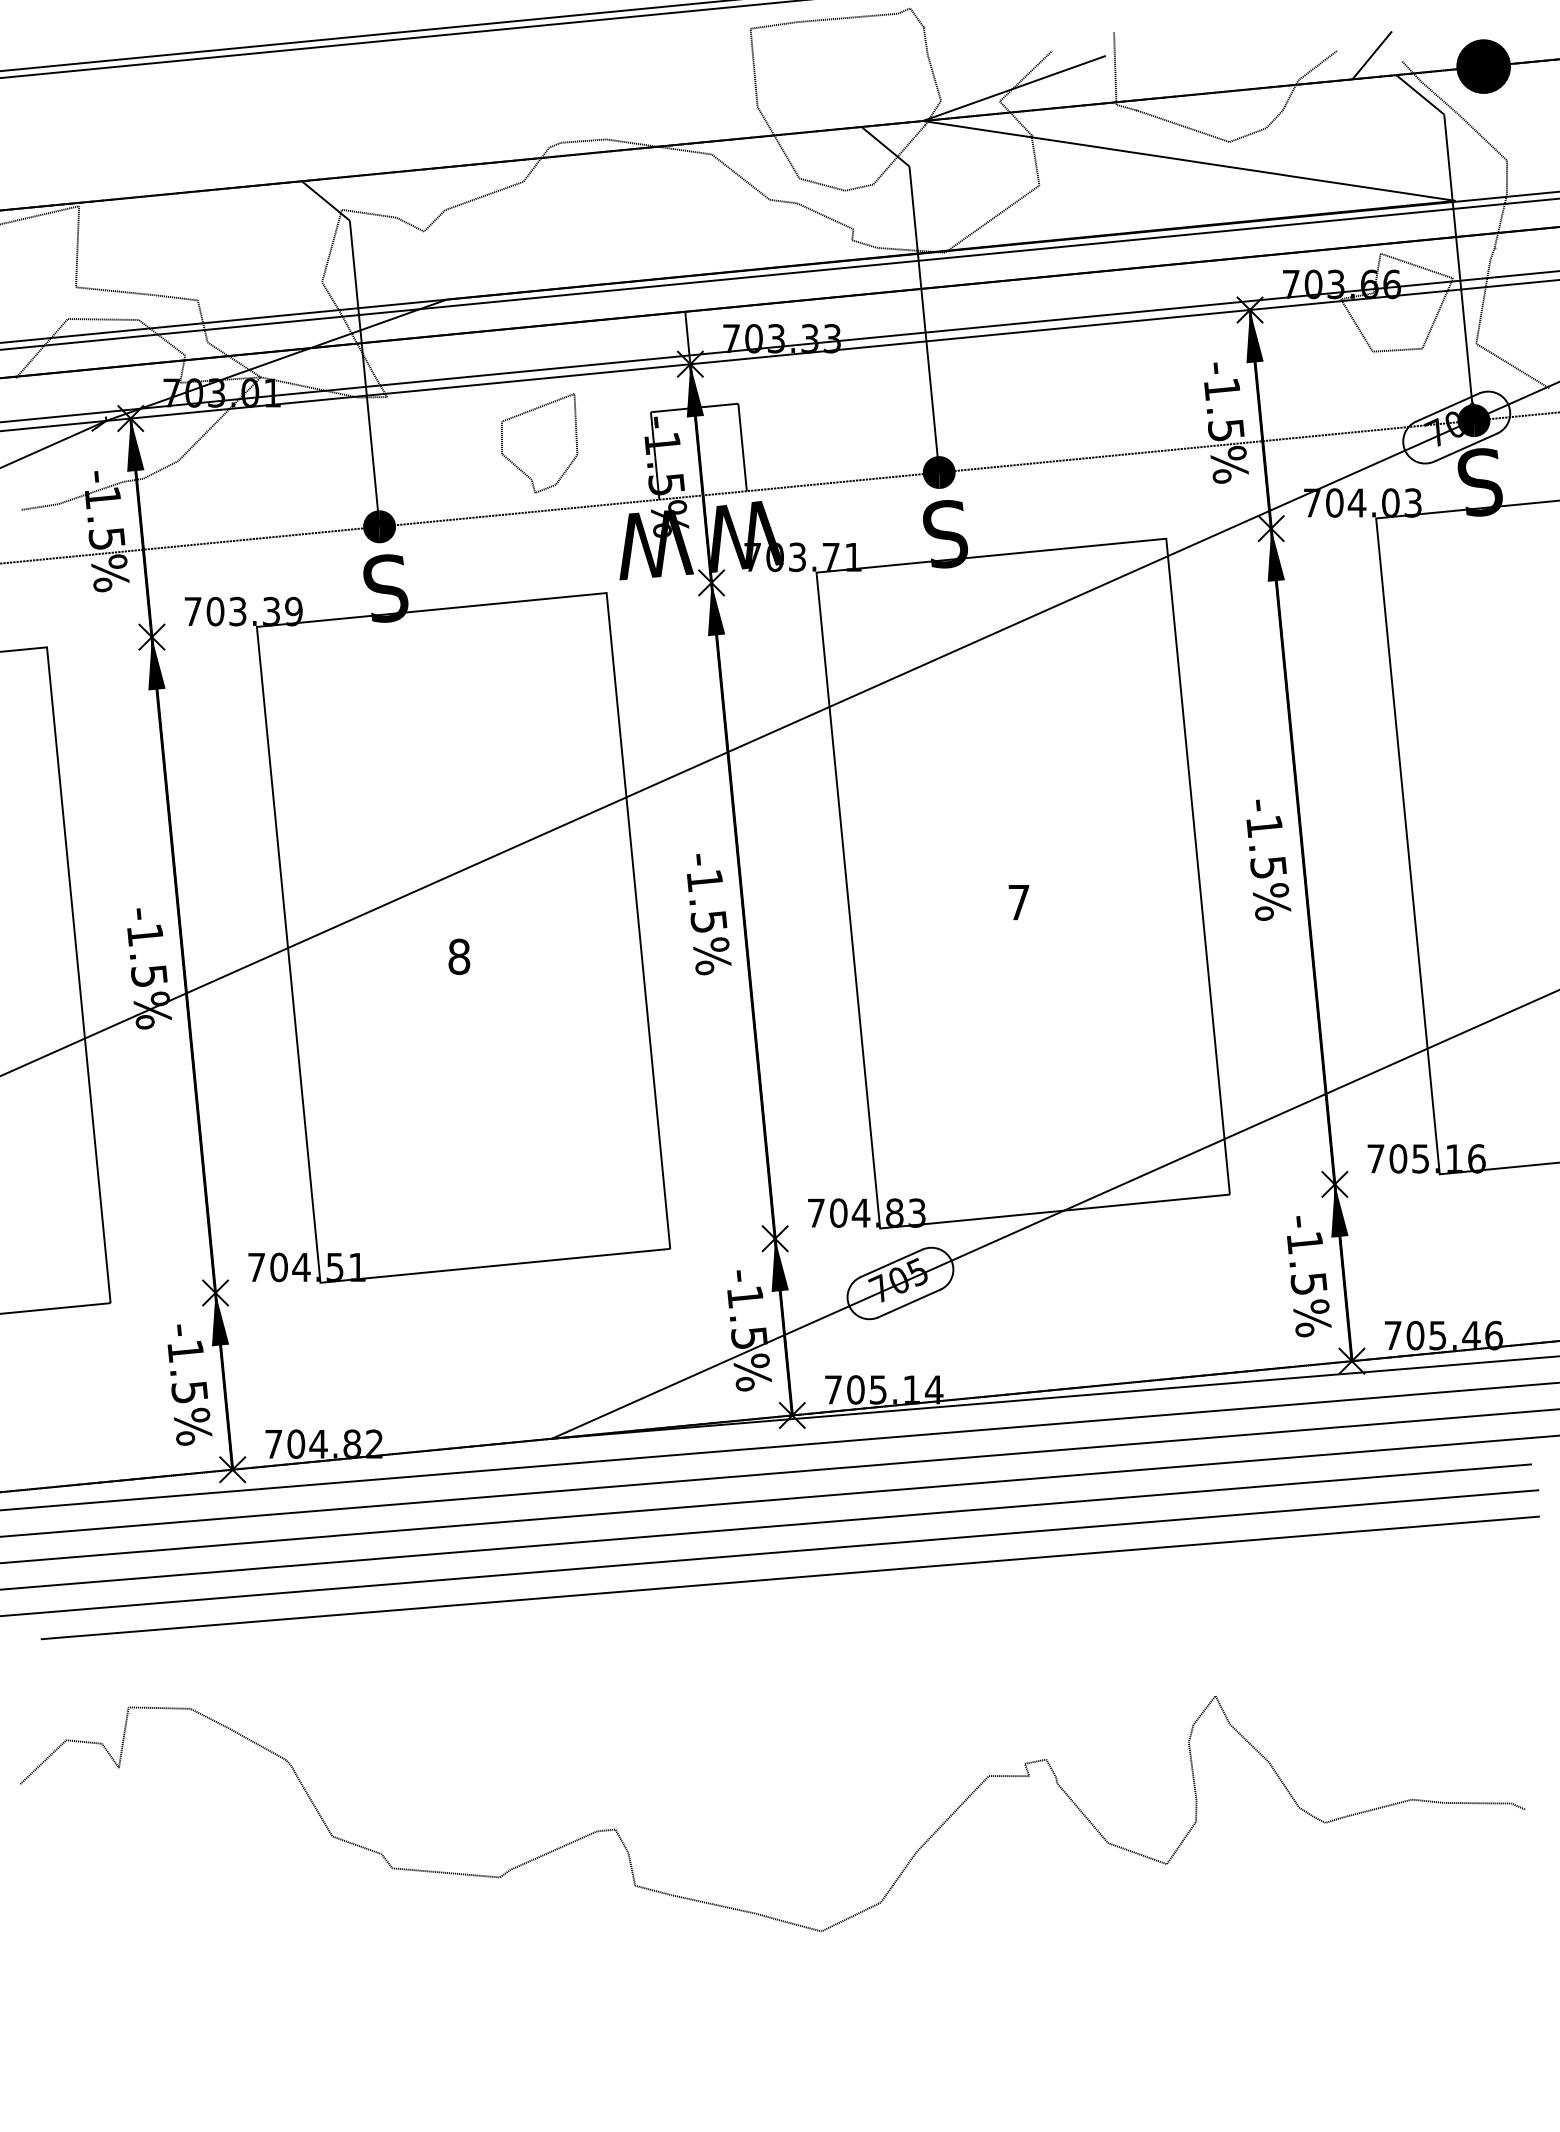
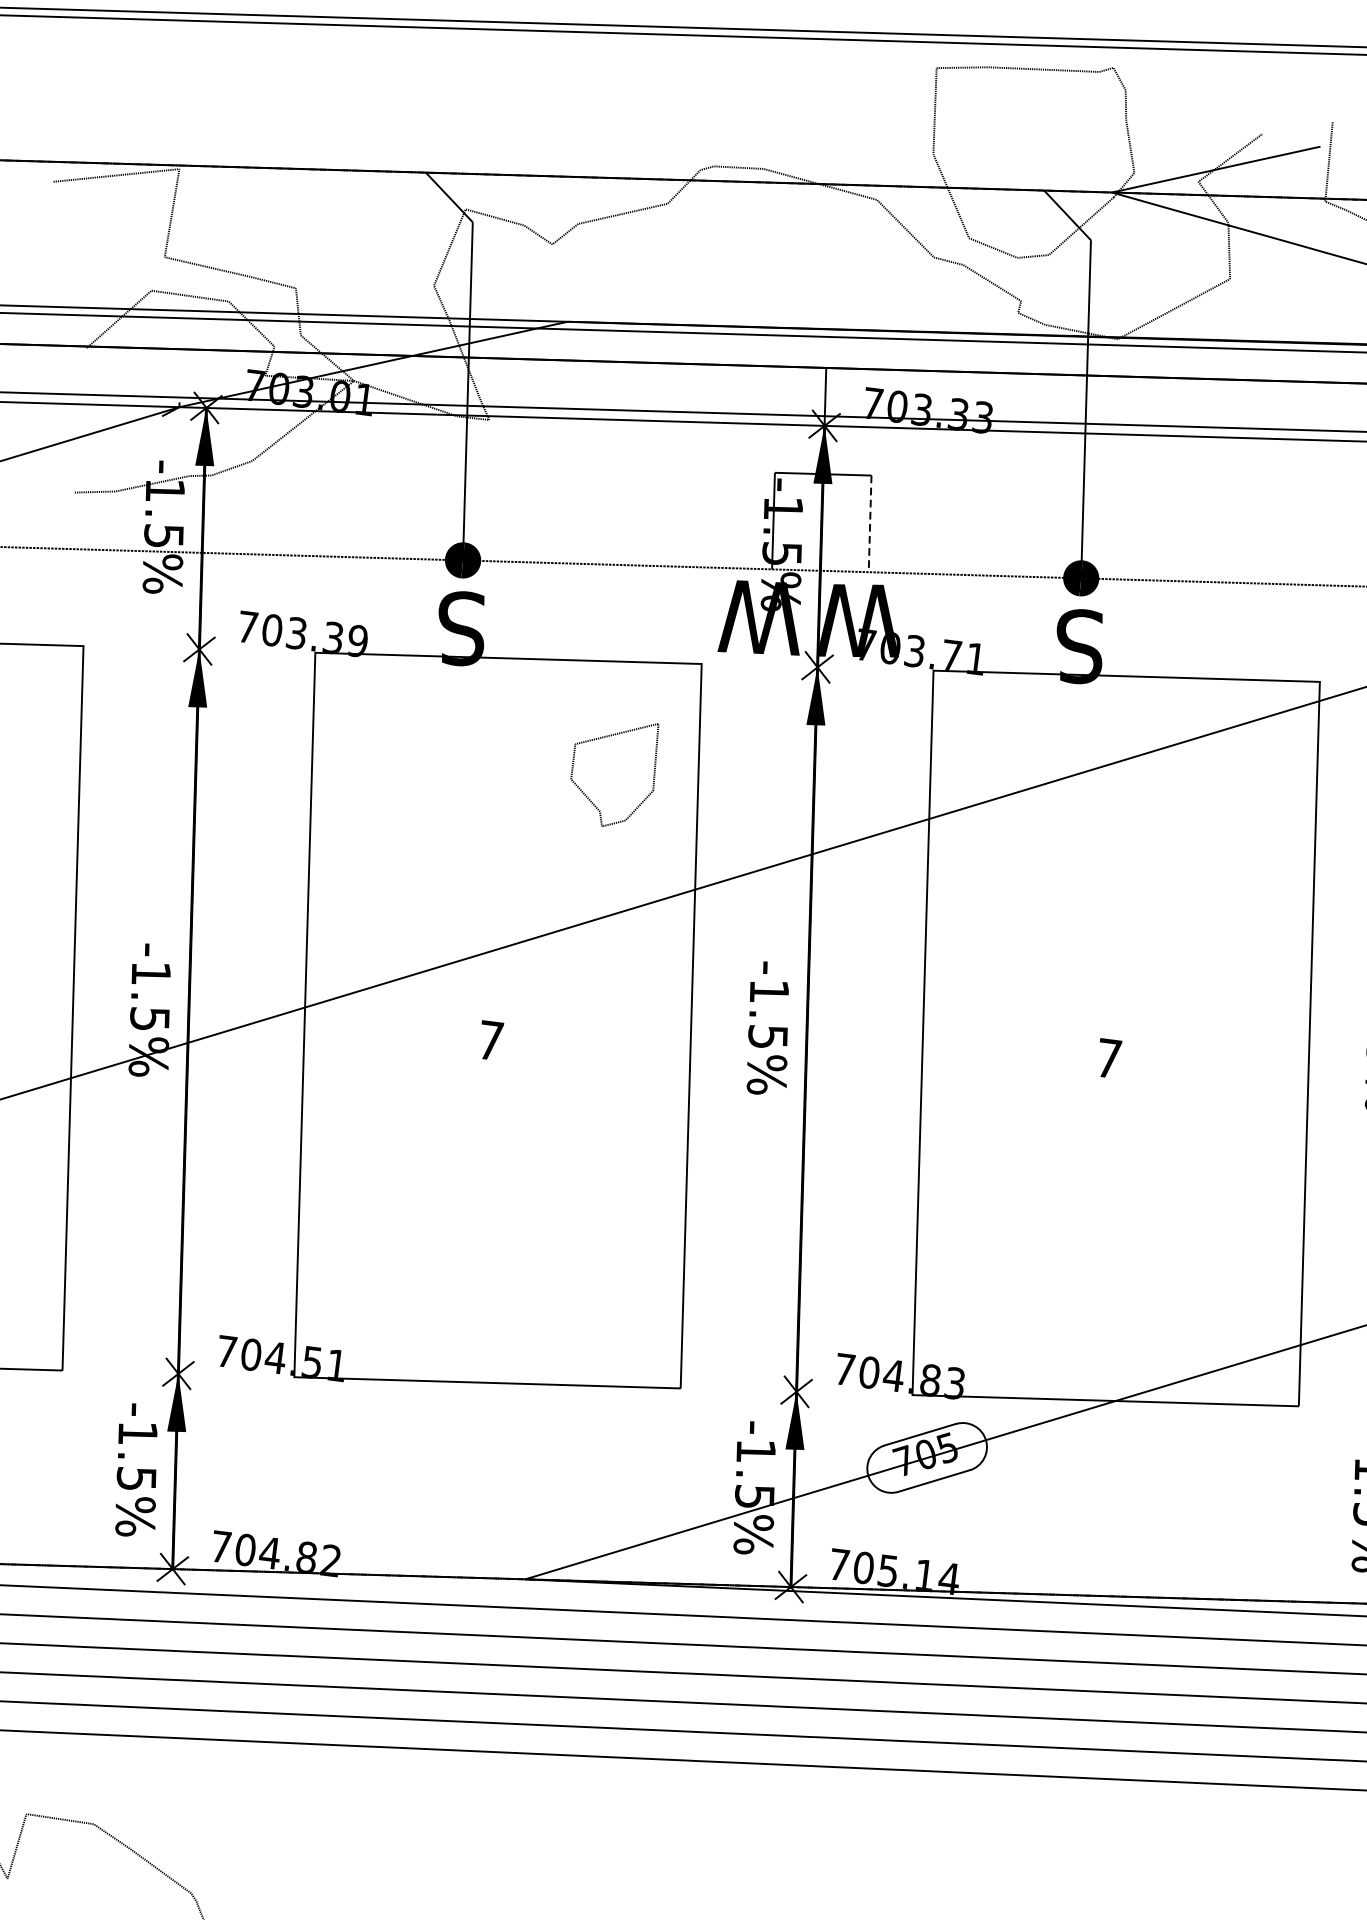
line: (742, 447) -> (870, 523), solid -> dashed
part: (520, 468) -> (589, 797), moved
text: (459, 956) -> (491, 1040), 8 -> 7

